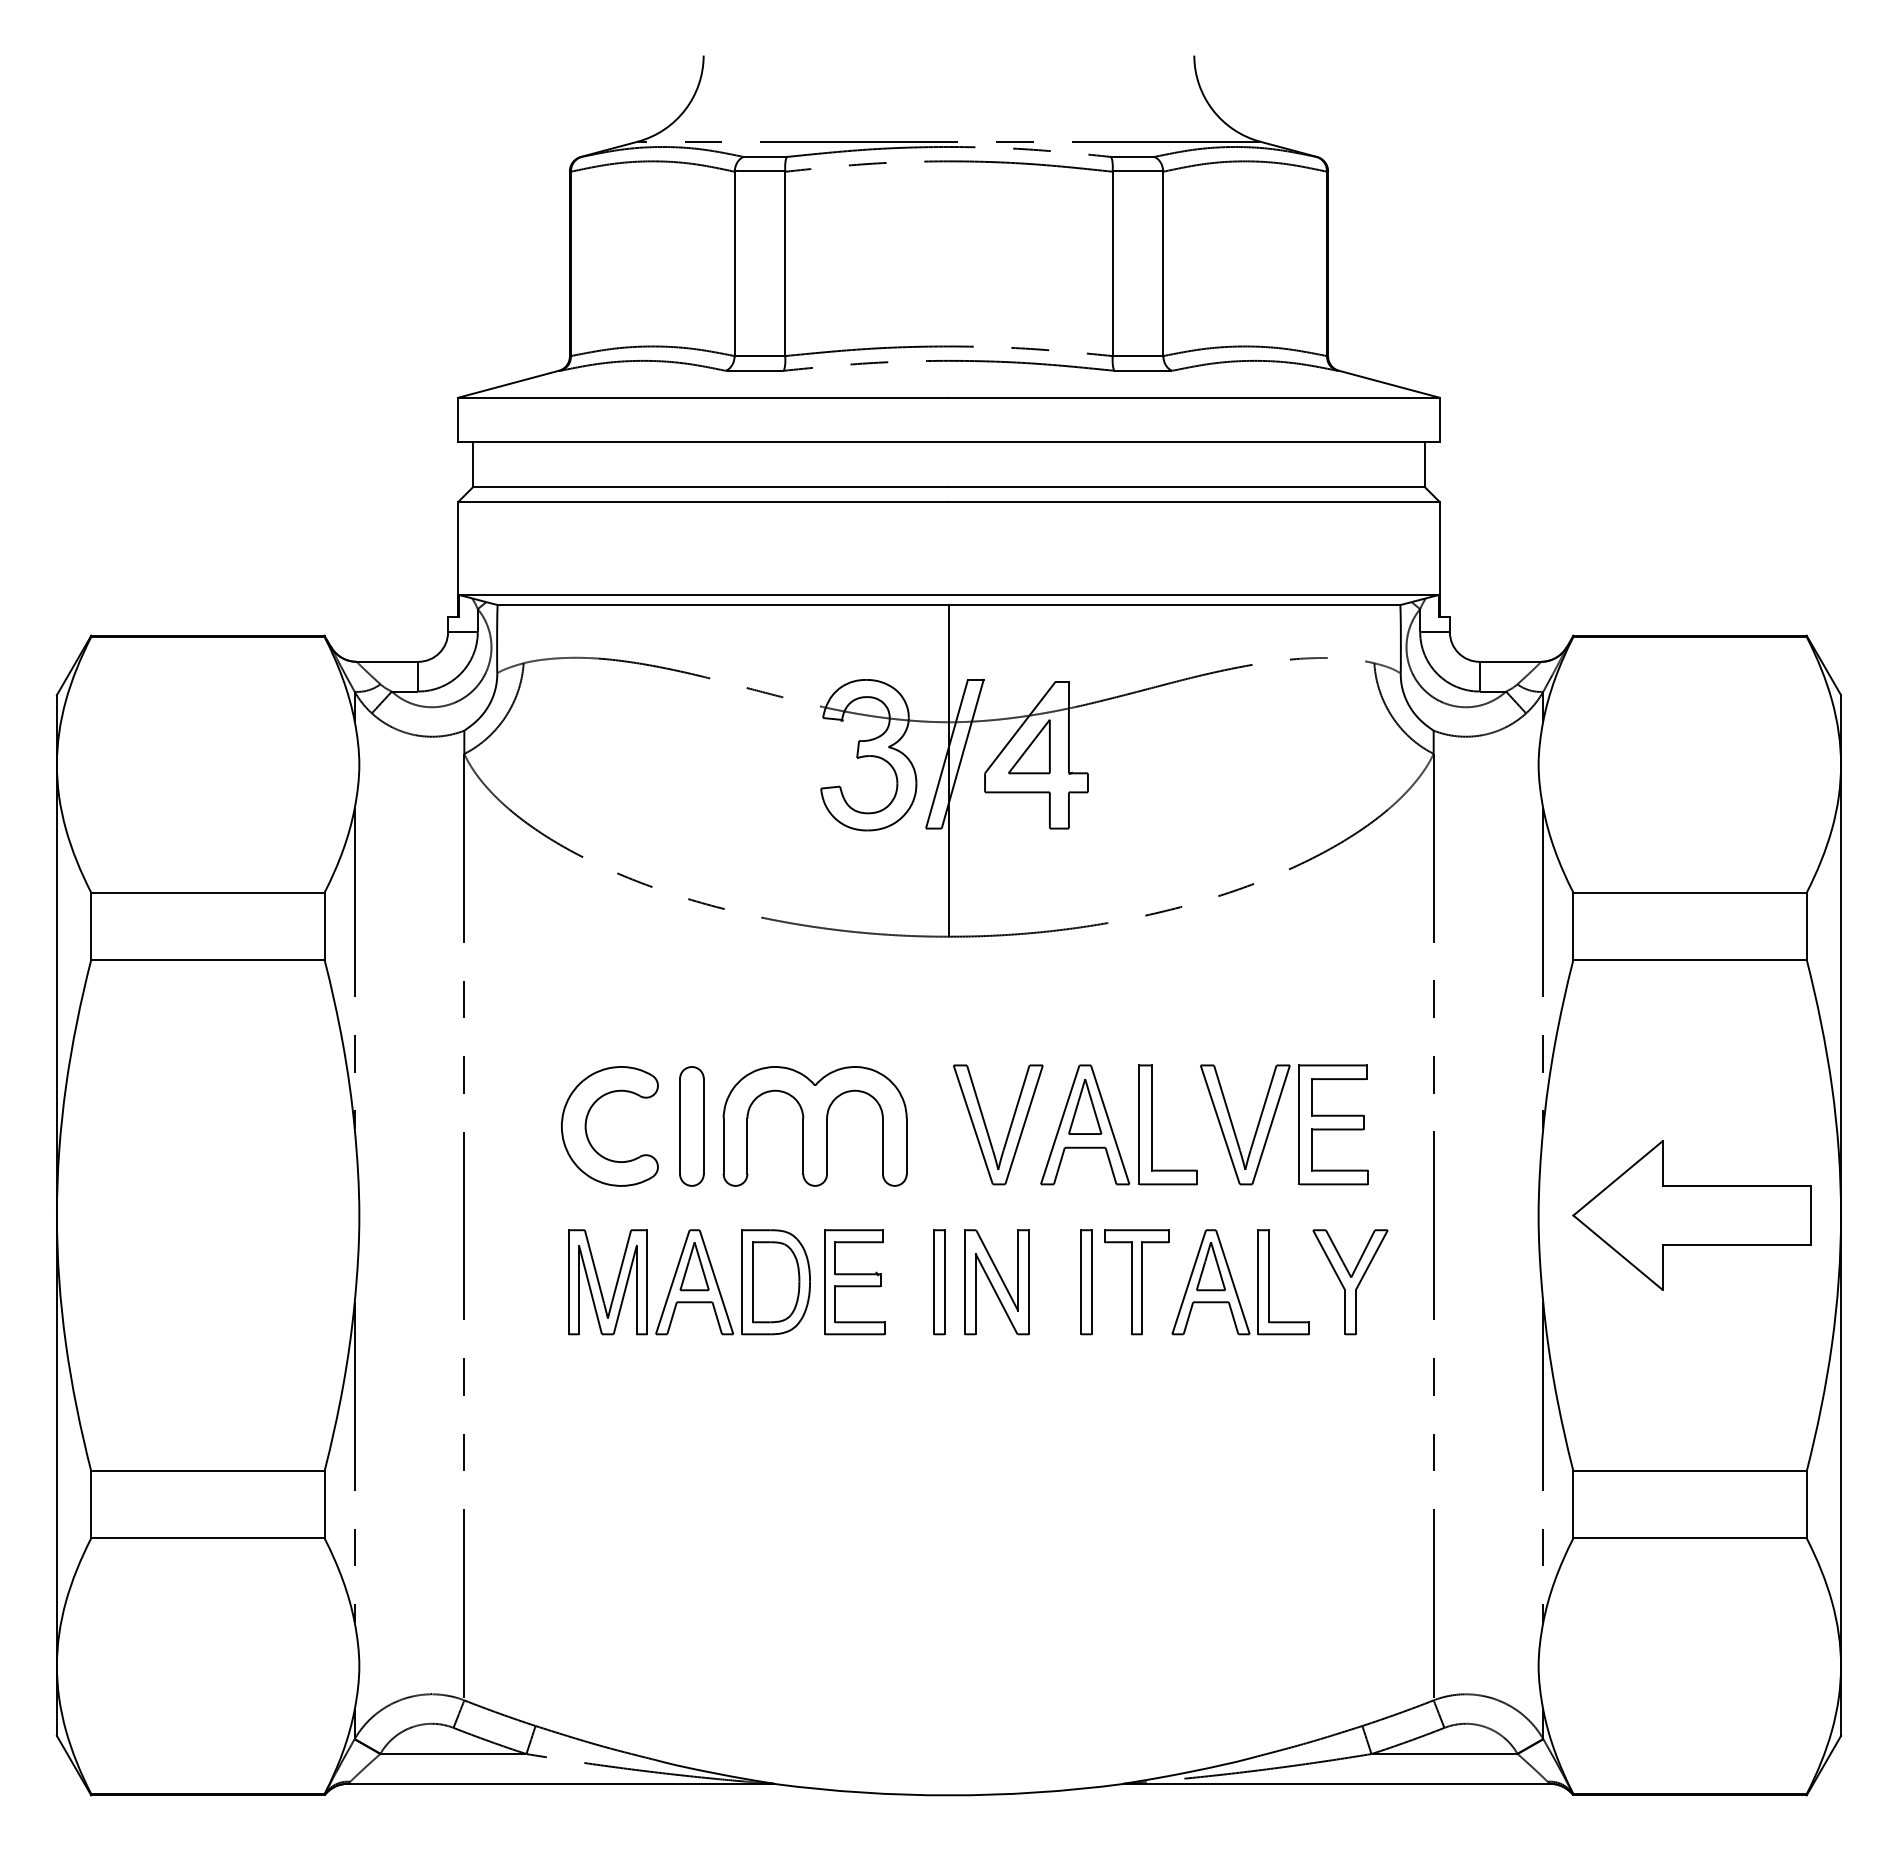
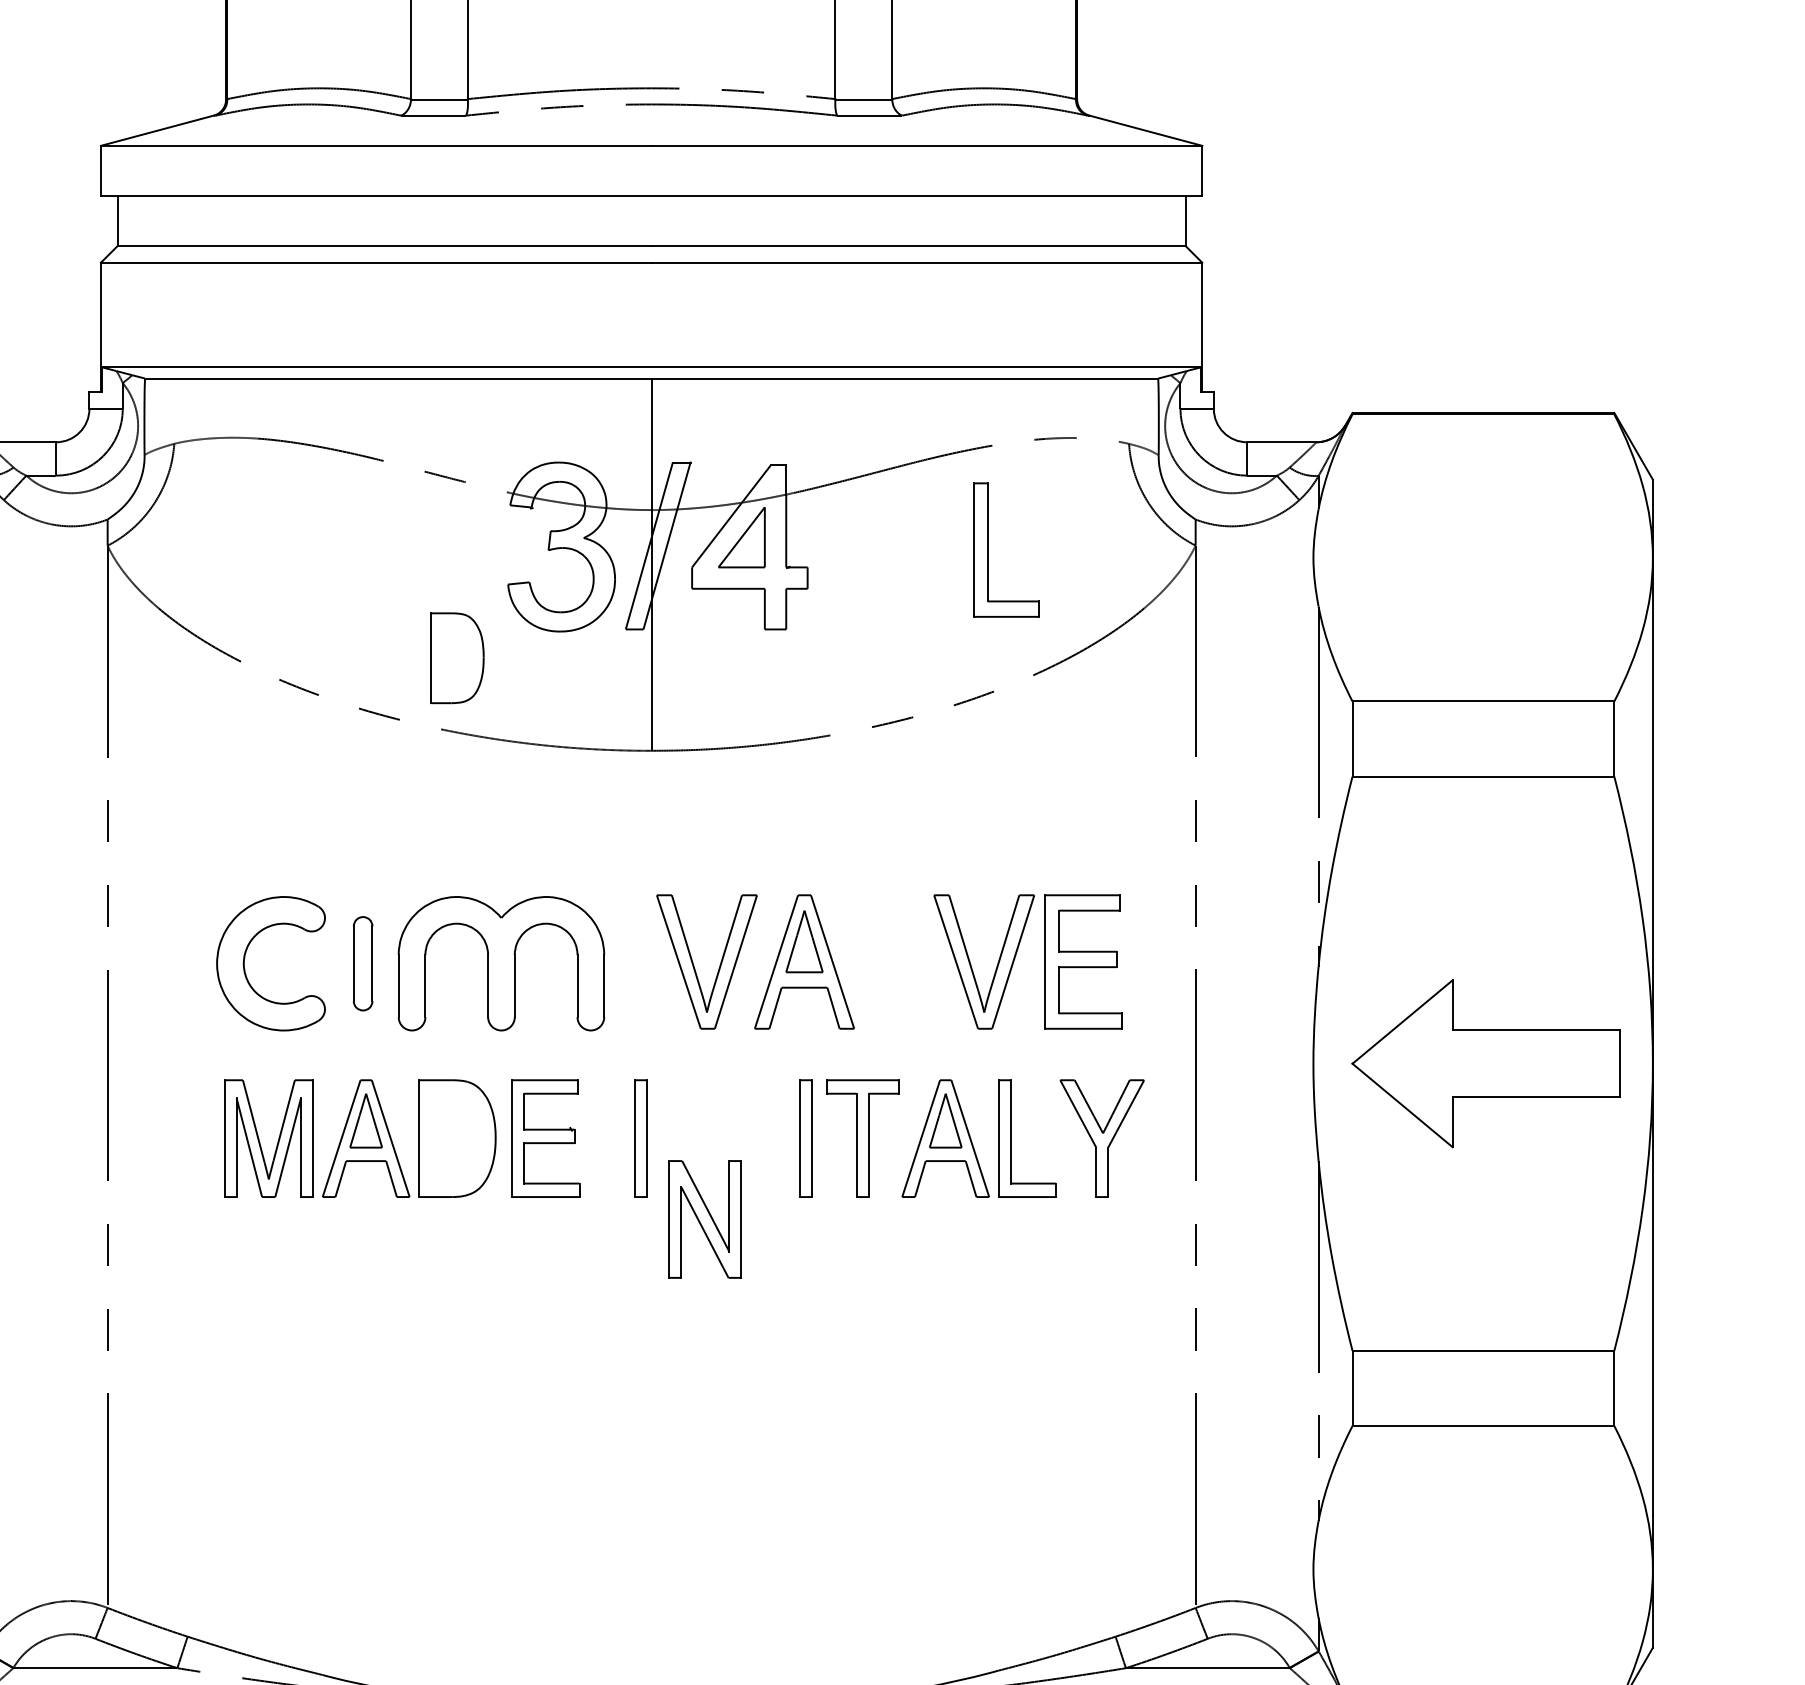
part: (1152, 1124) -> (988, 549), moved
part: (691, 1126) -> (362, 963), size x0.7
part: (776, 1282) -> (458, 658), moved
part: (996, 1282) -> (704, 1219), moved

